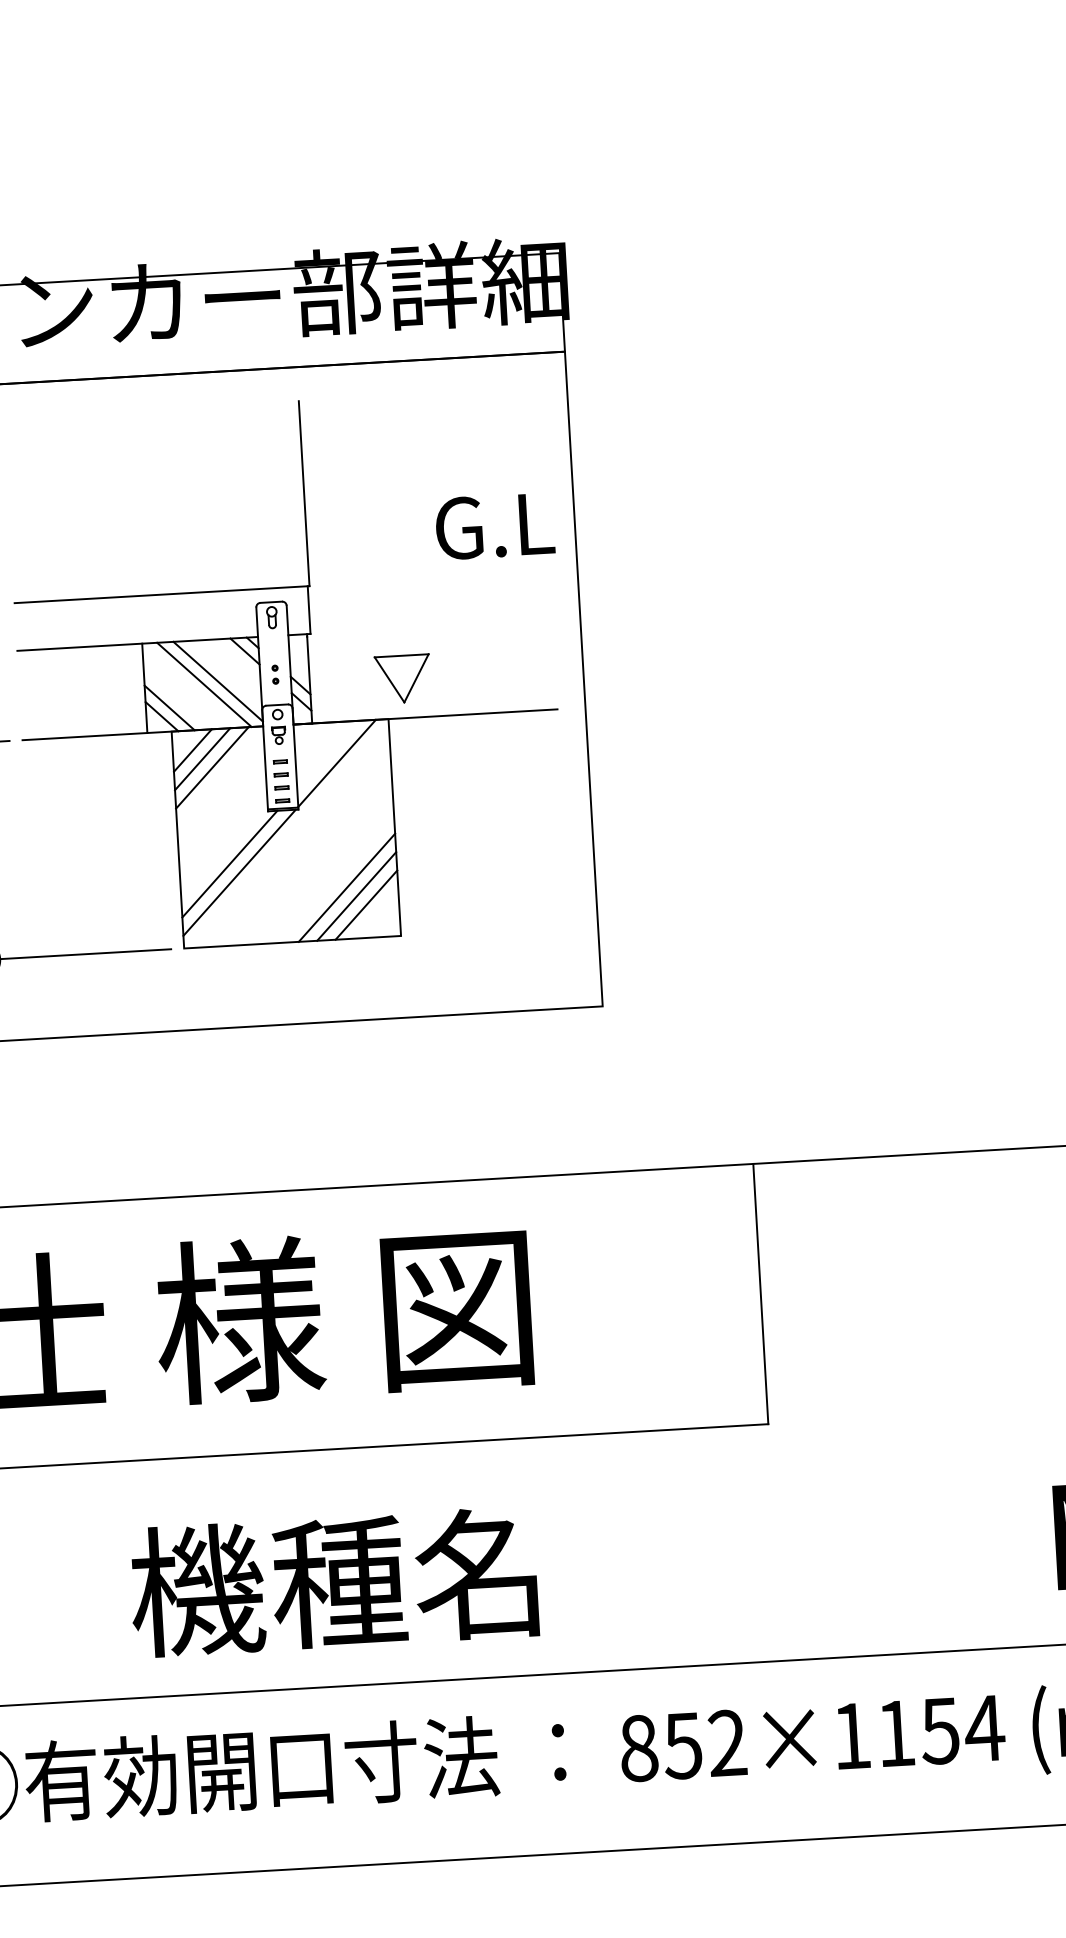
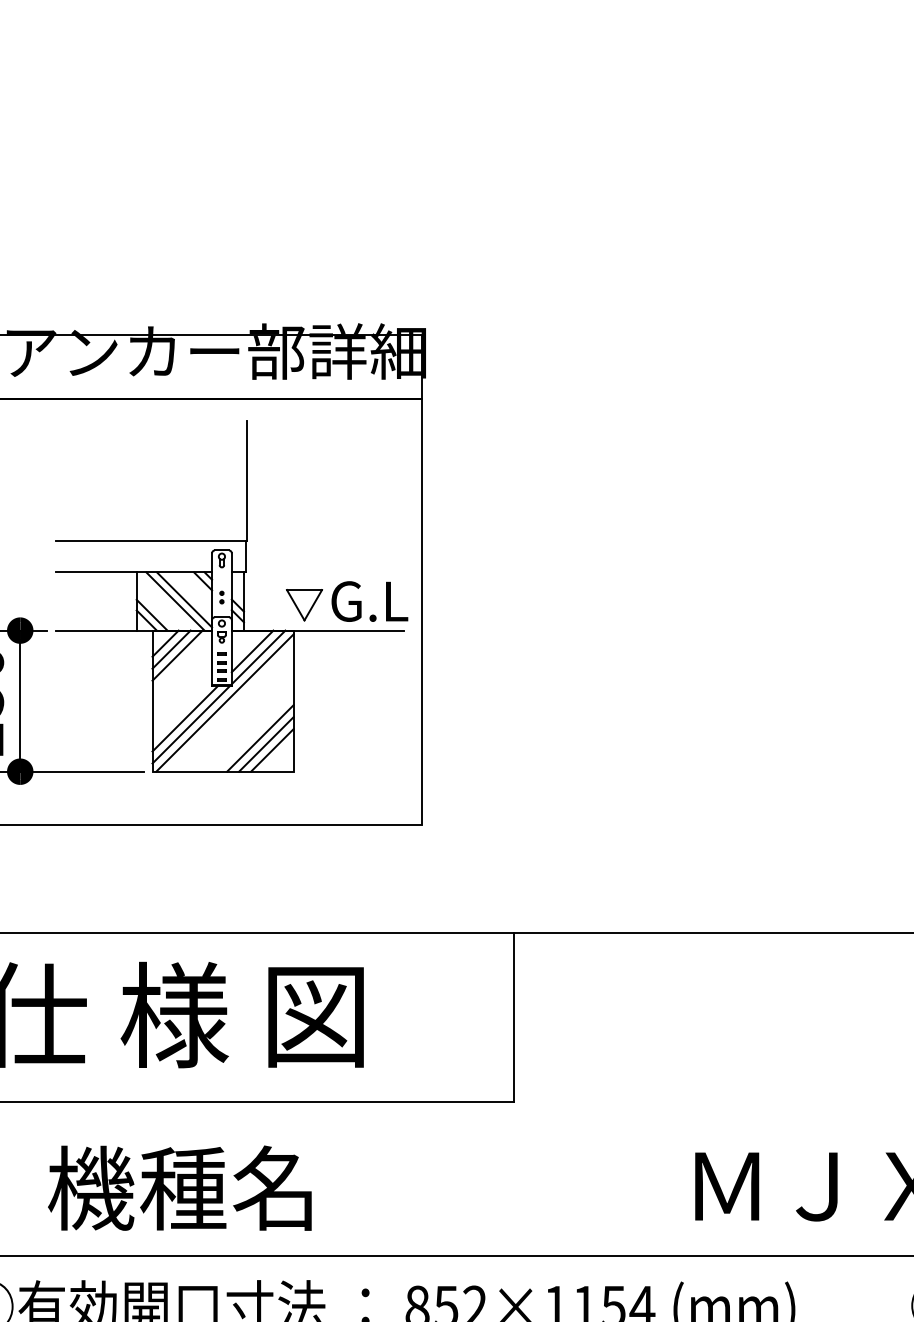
text: (494, 526) -> (369, 601), moved
line: (327, 754) -> (252, 651), added
line: (288, 835) -> (224, 702), added
text: (333, 1581) -> (179, 1187), moved

